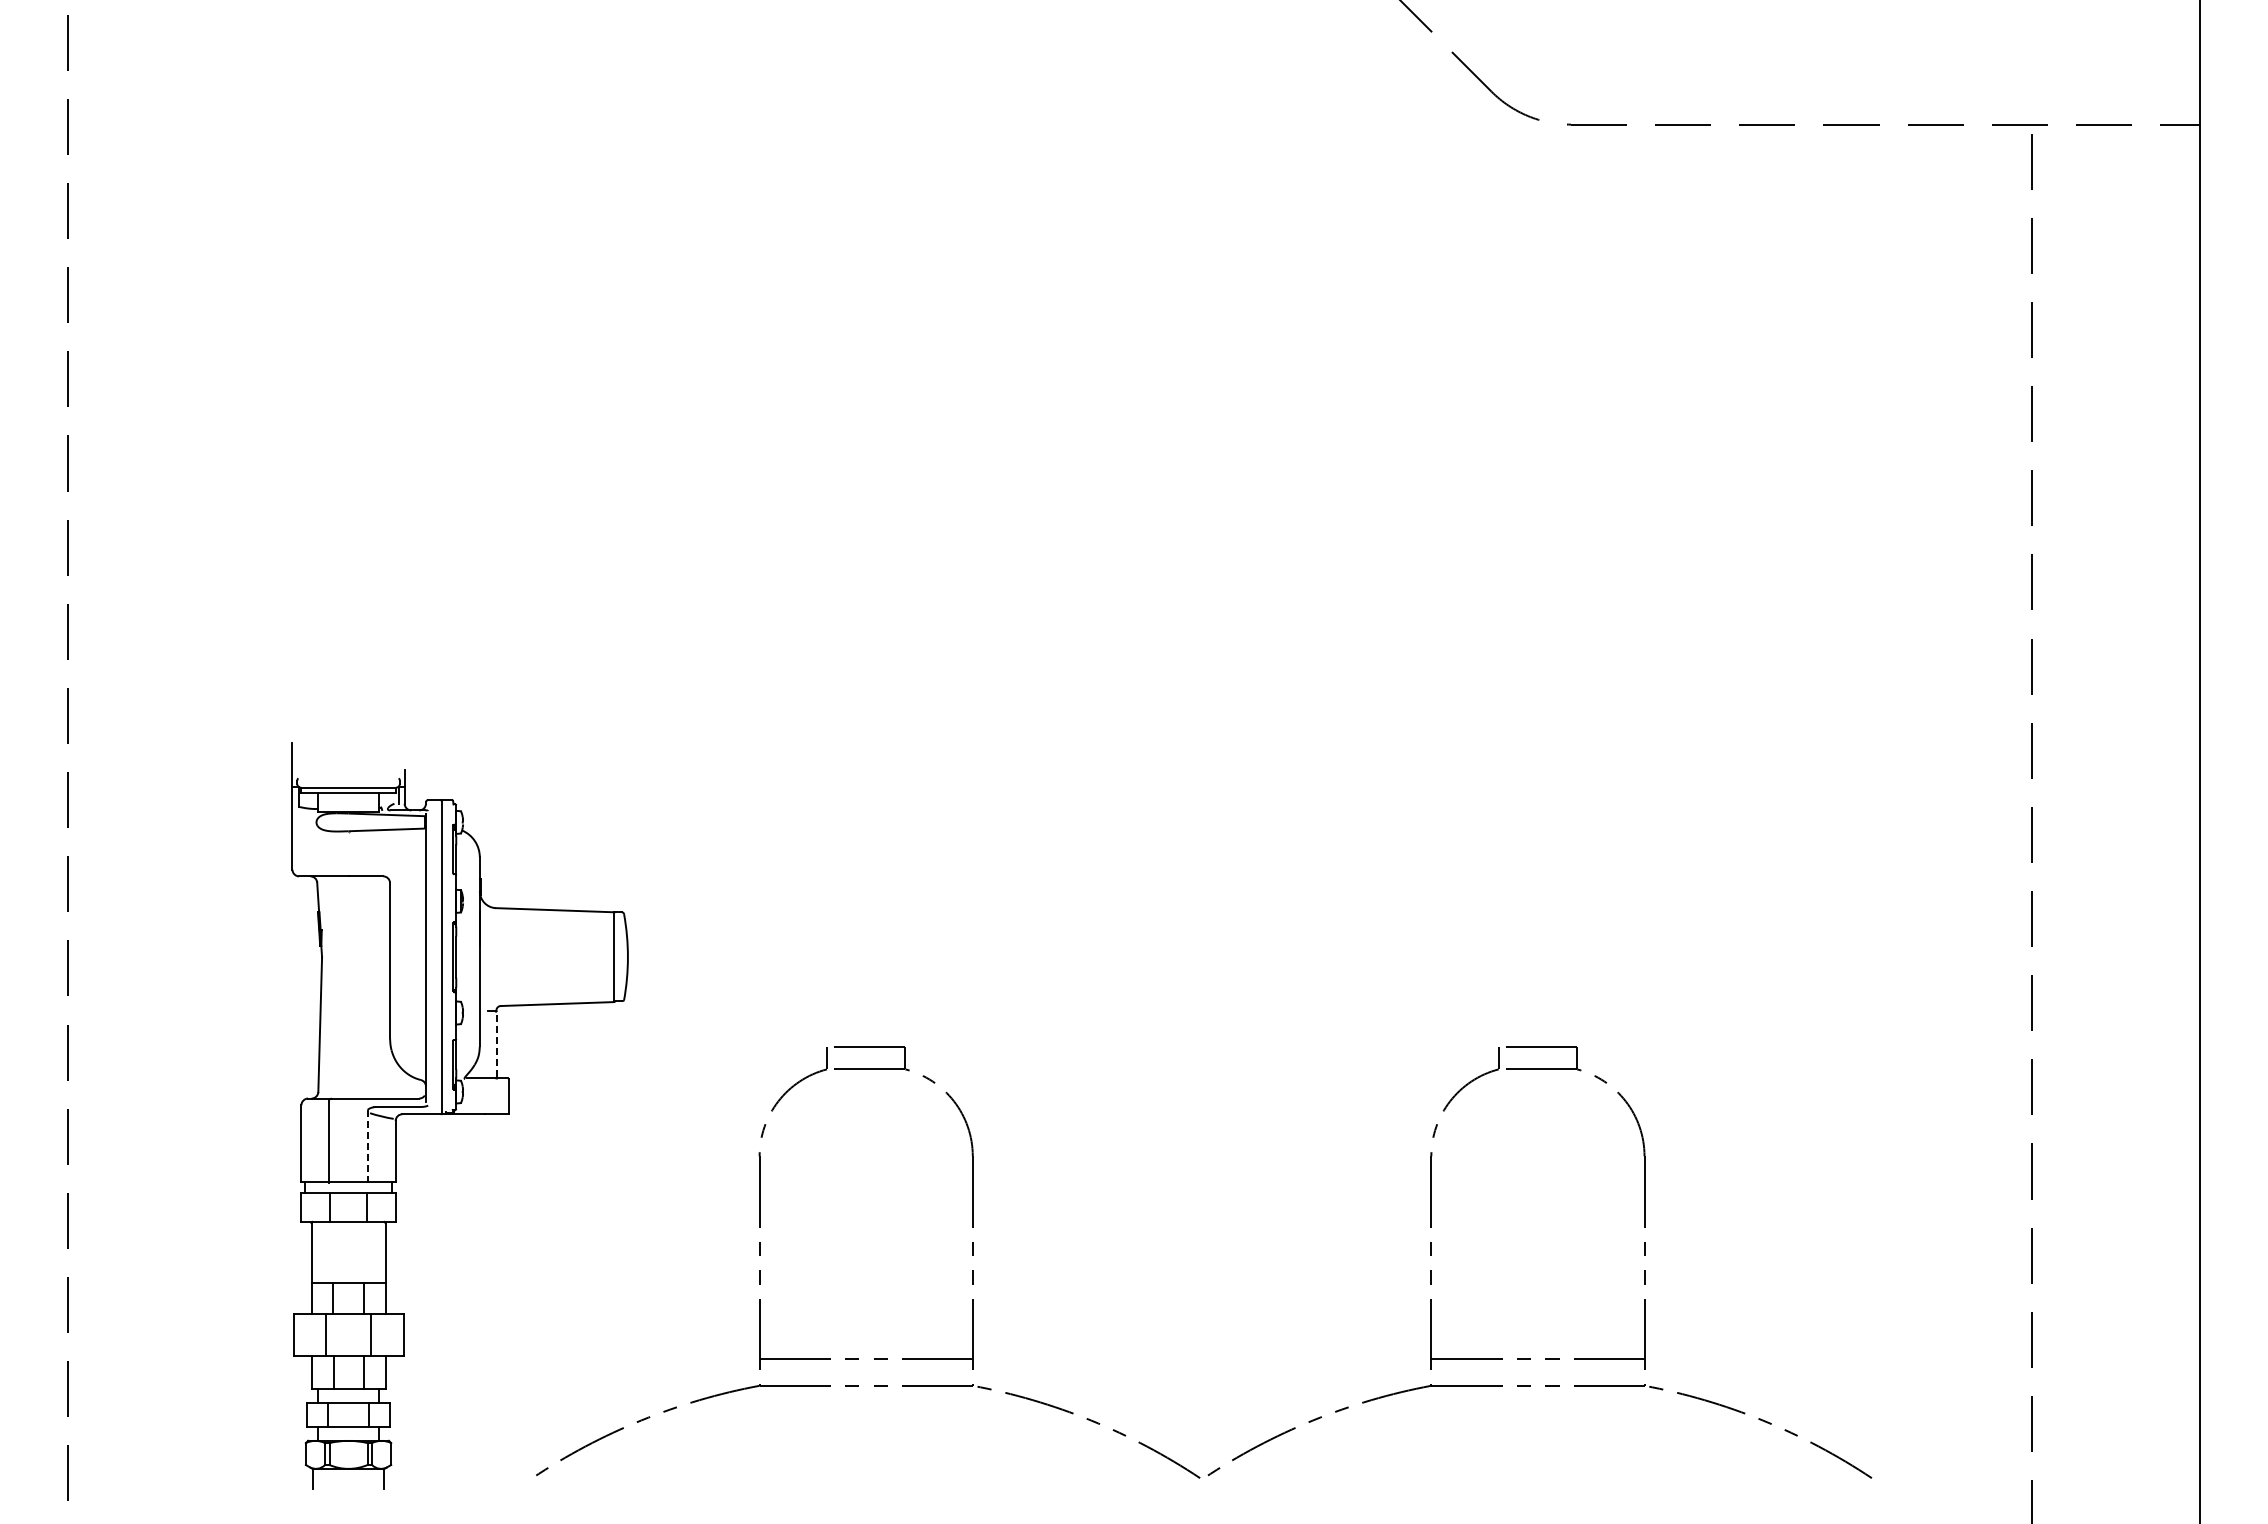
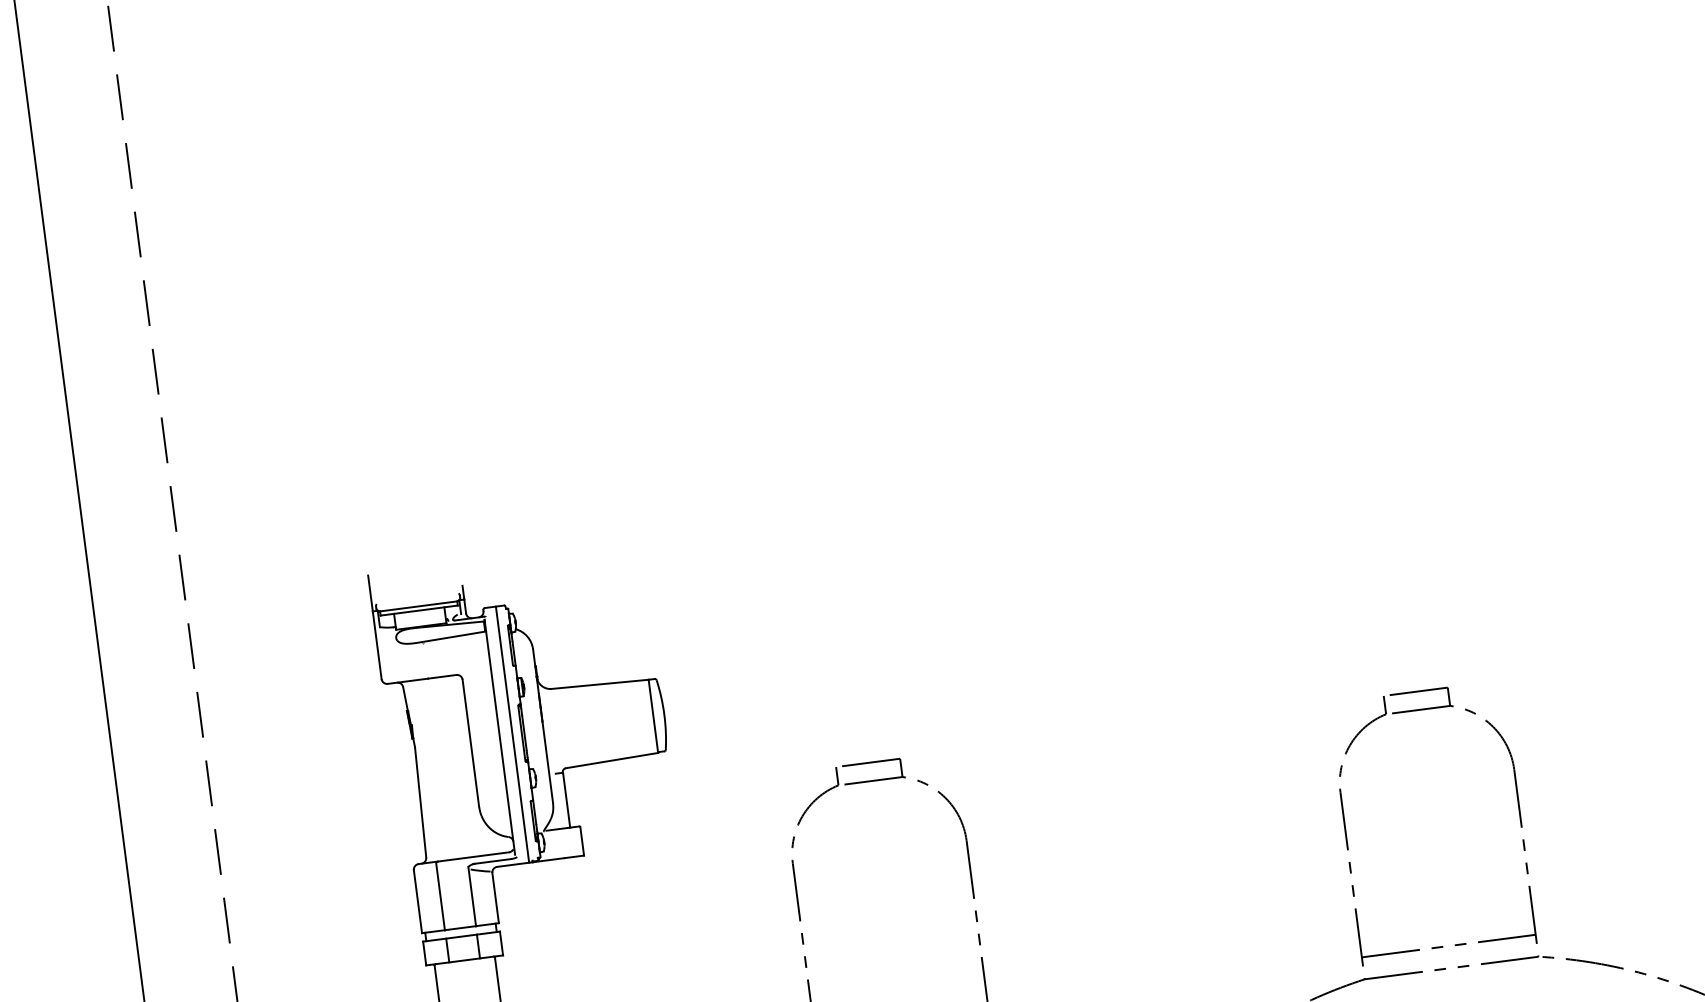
line: (496, 1044) -> (566, 800), dashed -> solid
line: (367, 1146) -> (472, 896), dashed -> solid

